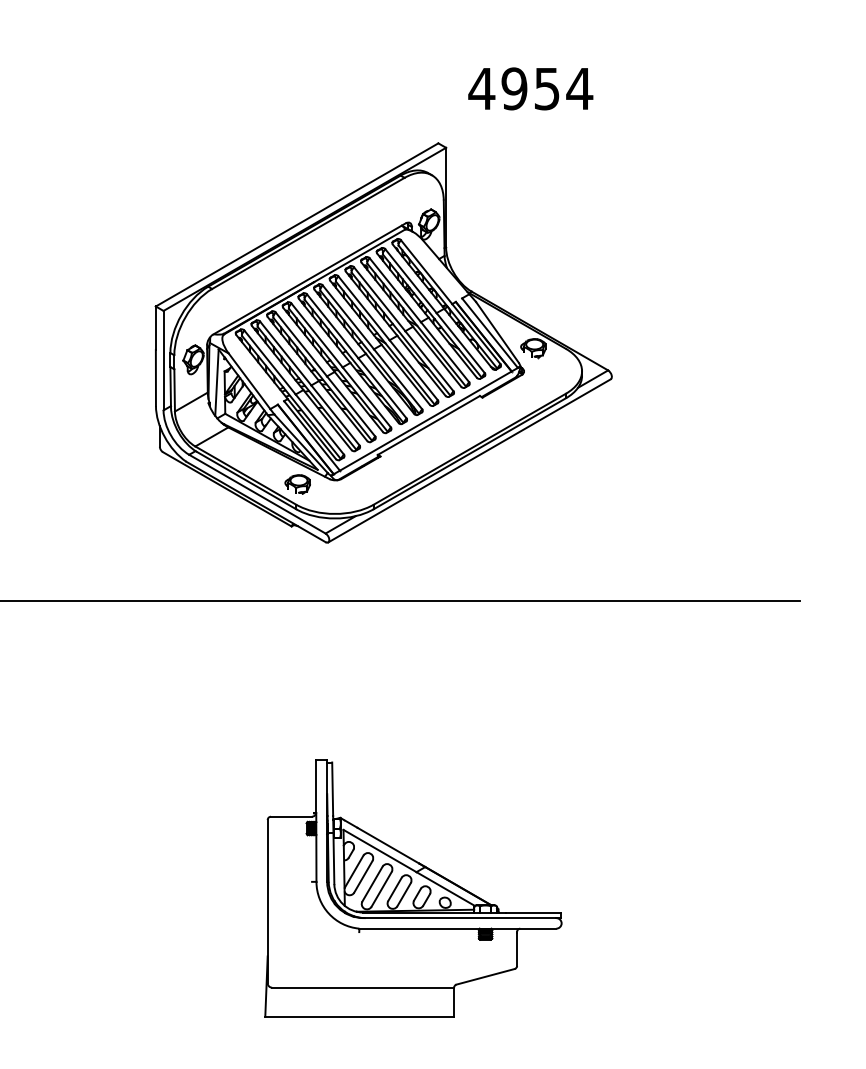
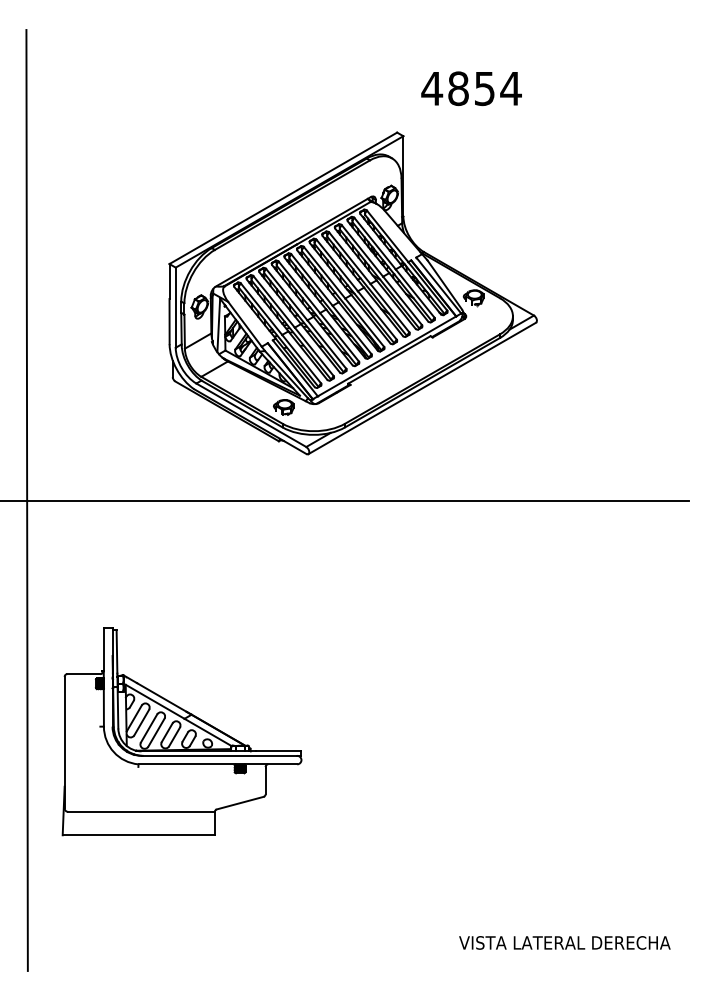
text: (514, 88) -> (458, 88), 4954 -> 4854
part: (412, 887) -> (181, 731), moved

